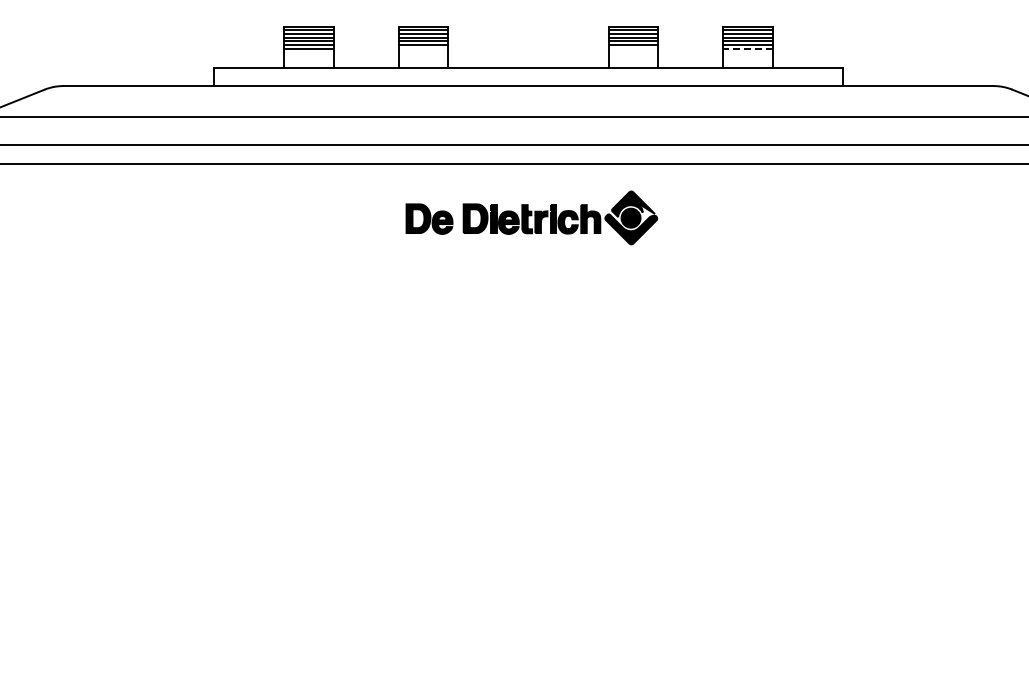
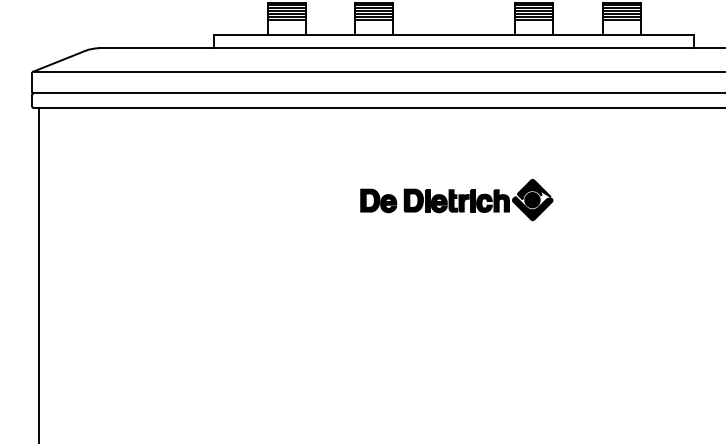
line: (423, 49) -> (374, 20), added
line: (633, 49) -> (534, 20), added
line: (747, 49) -> (621, 20), dashed -> solid
part: (531, 217) -> (456, 199), moved

